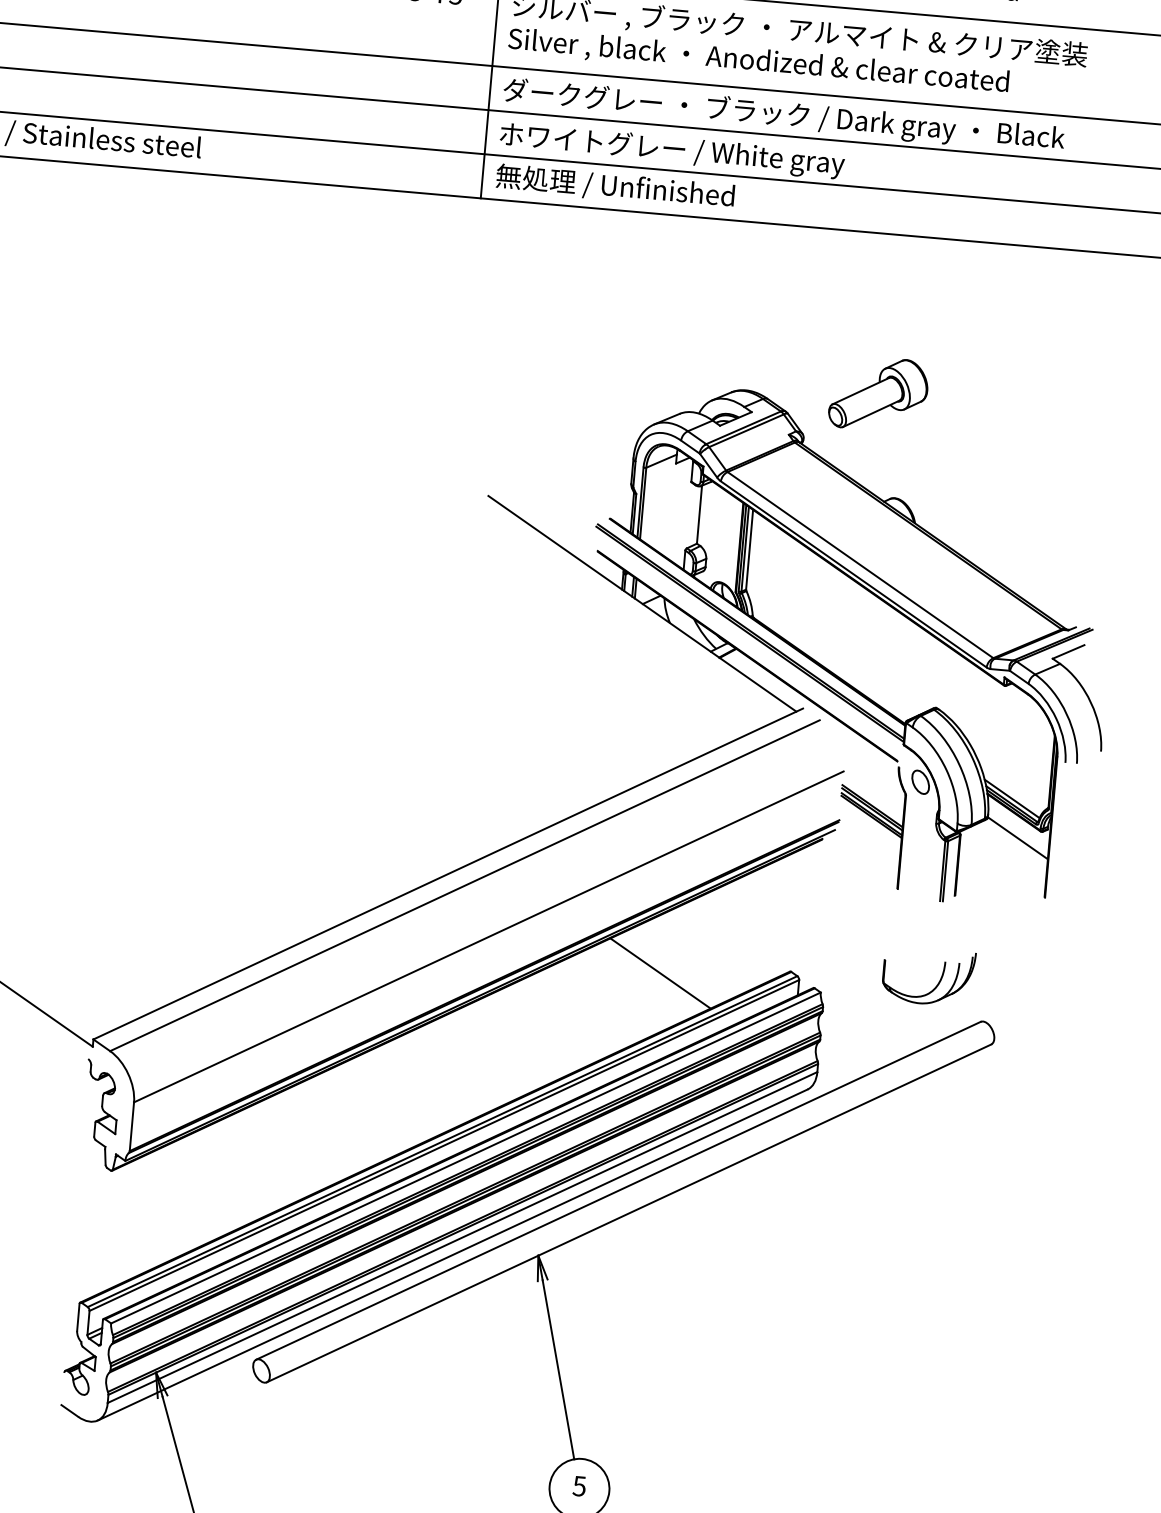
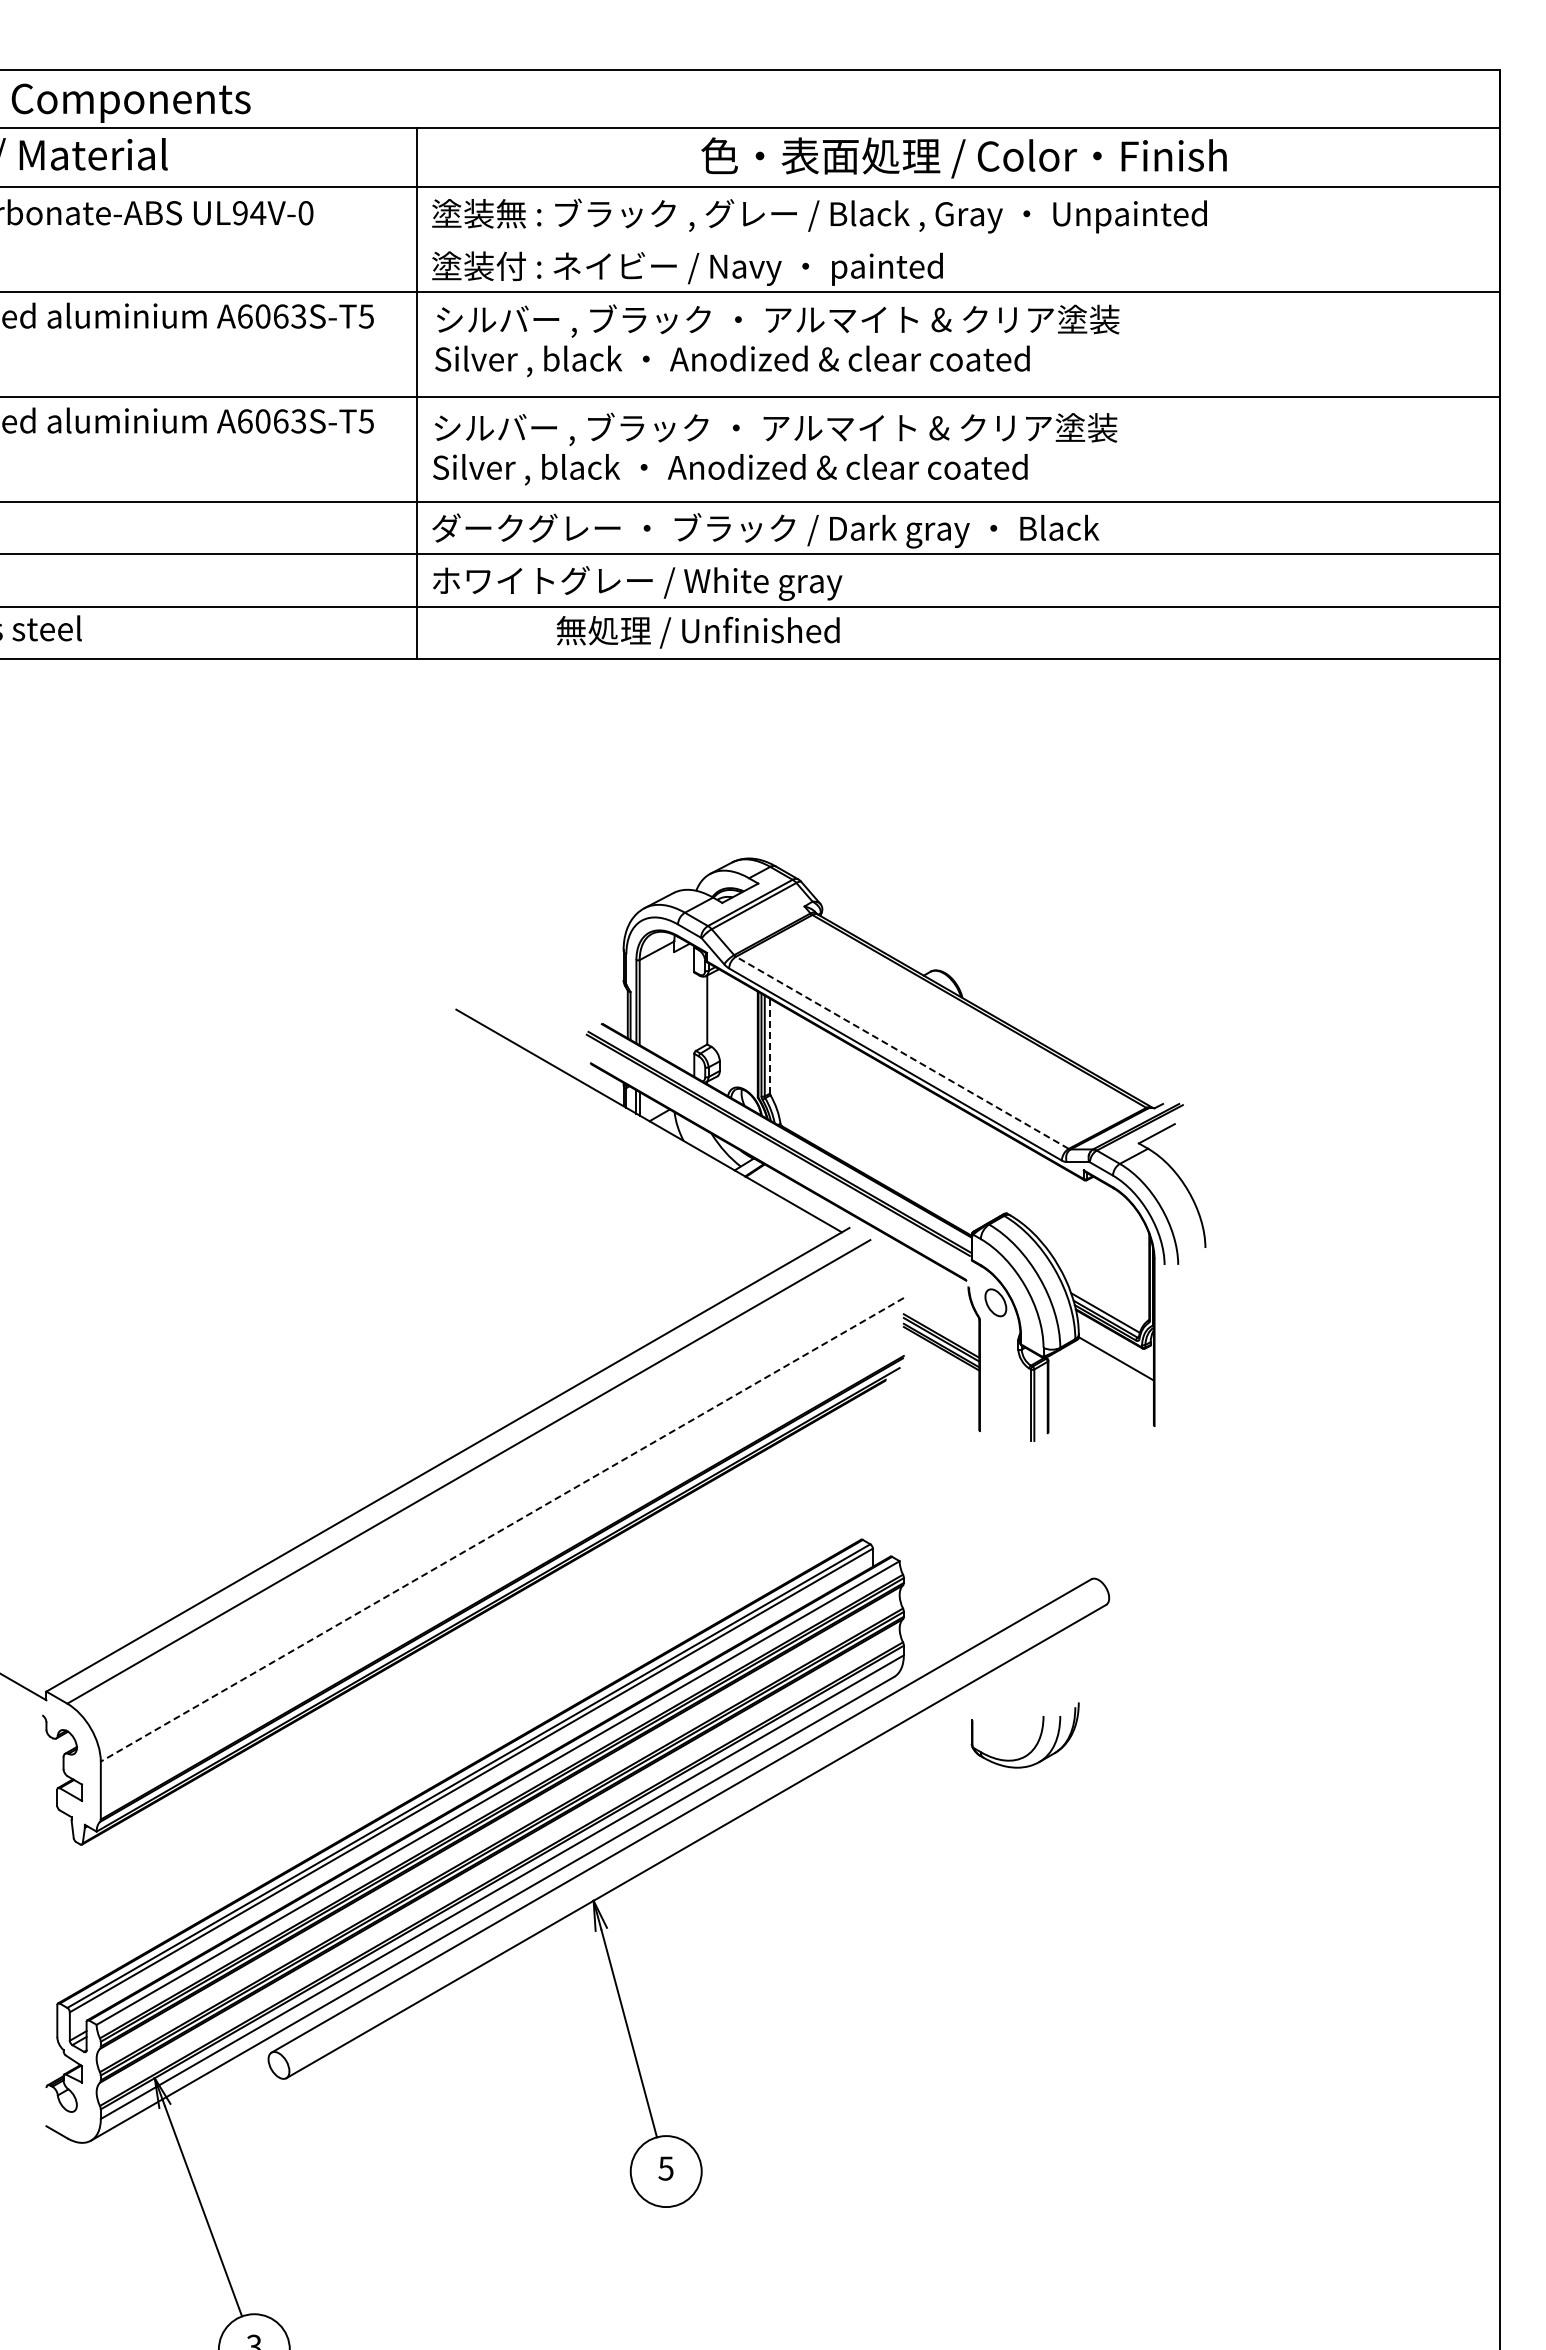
text: (614, 187) -> (697, 632), moved
part: (878, 394) -> (906, 849), removed
line: (749, 550) -> (770, 1046), solid -> dashed
line: (859, 564) -> (901, 1052), solid -> dashed
line: (489, 936) -> (502, 1529), solid -> dashed
line: (660, 973) -> (708, 1555), removed
part: (938, 981) -> (1037, 1740), moved

